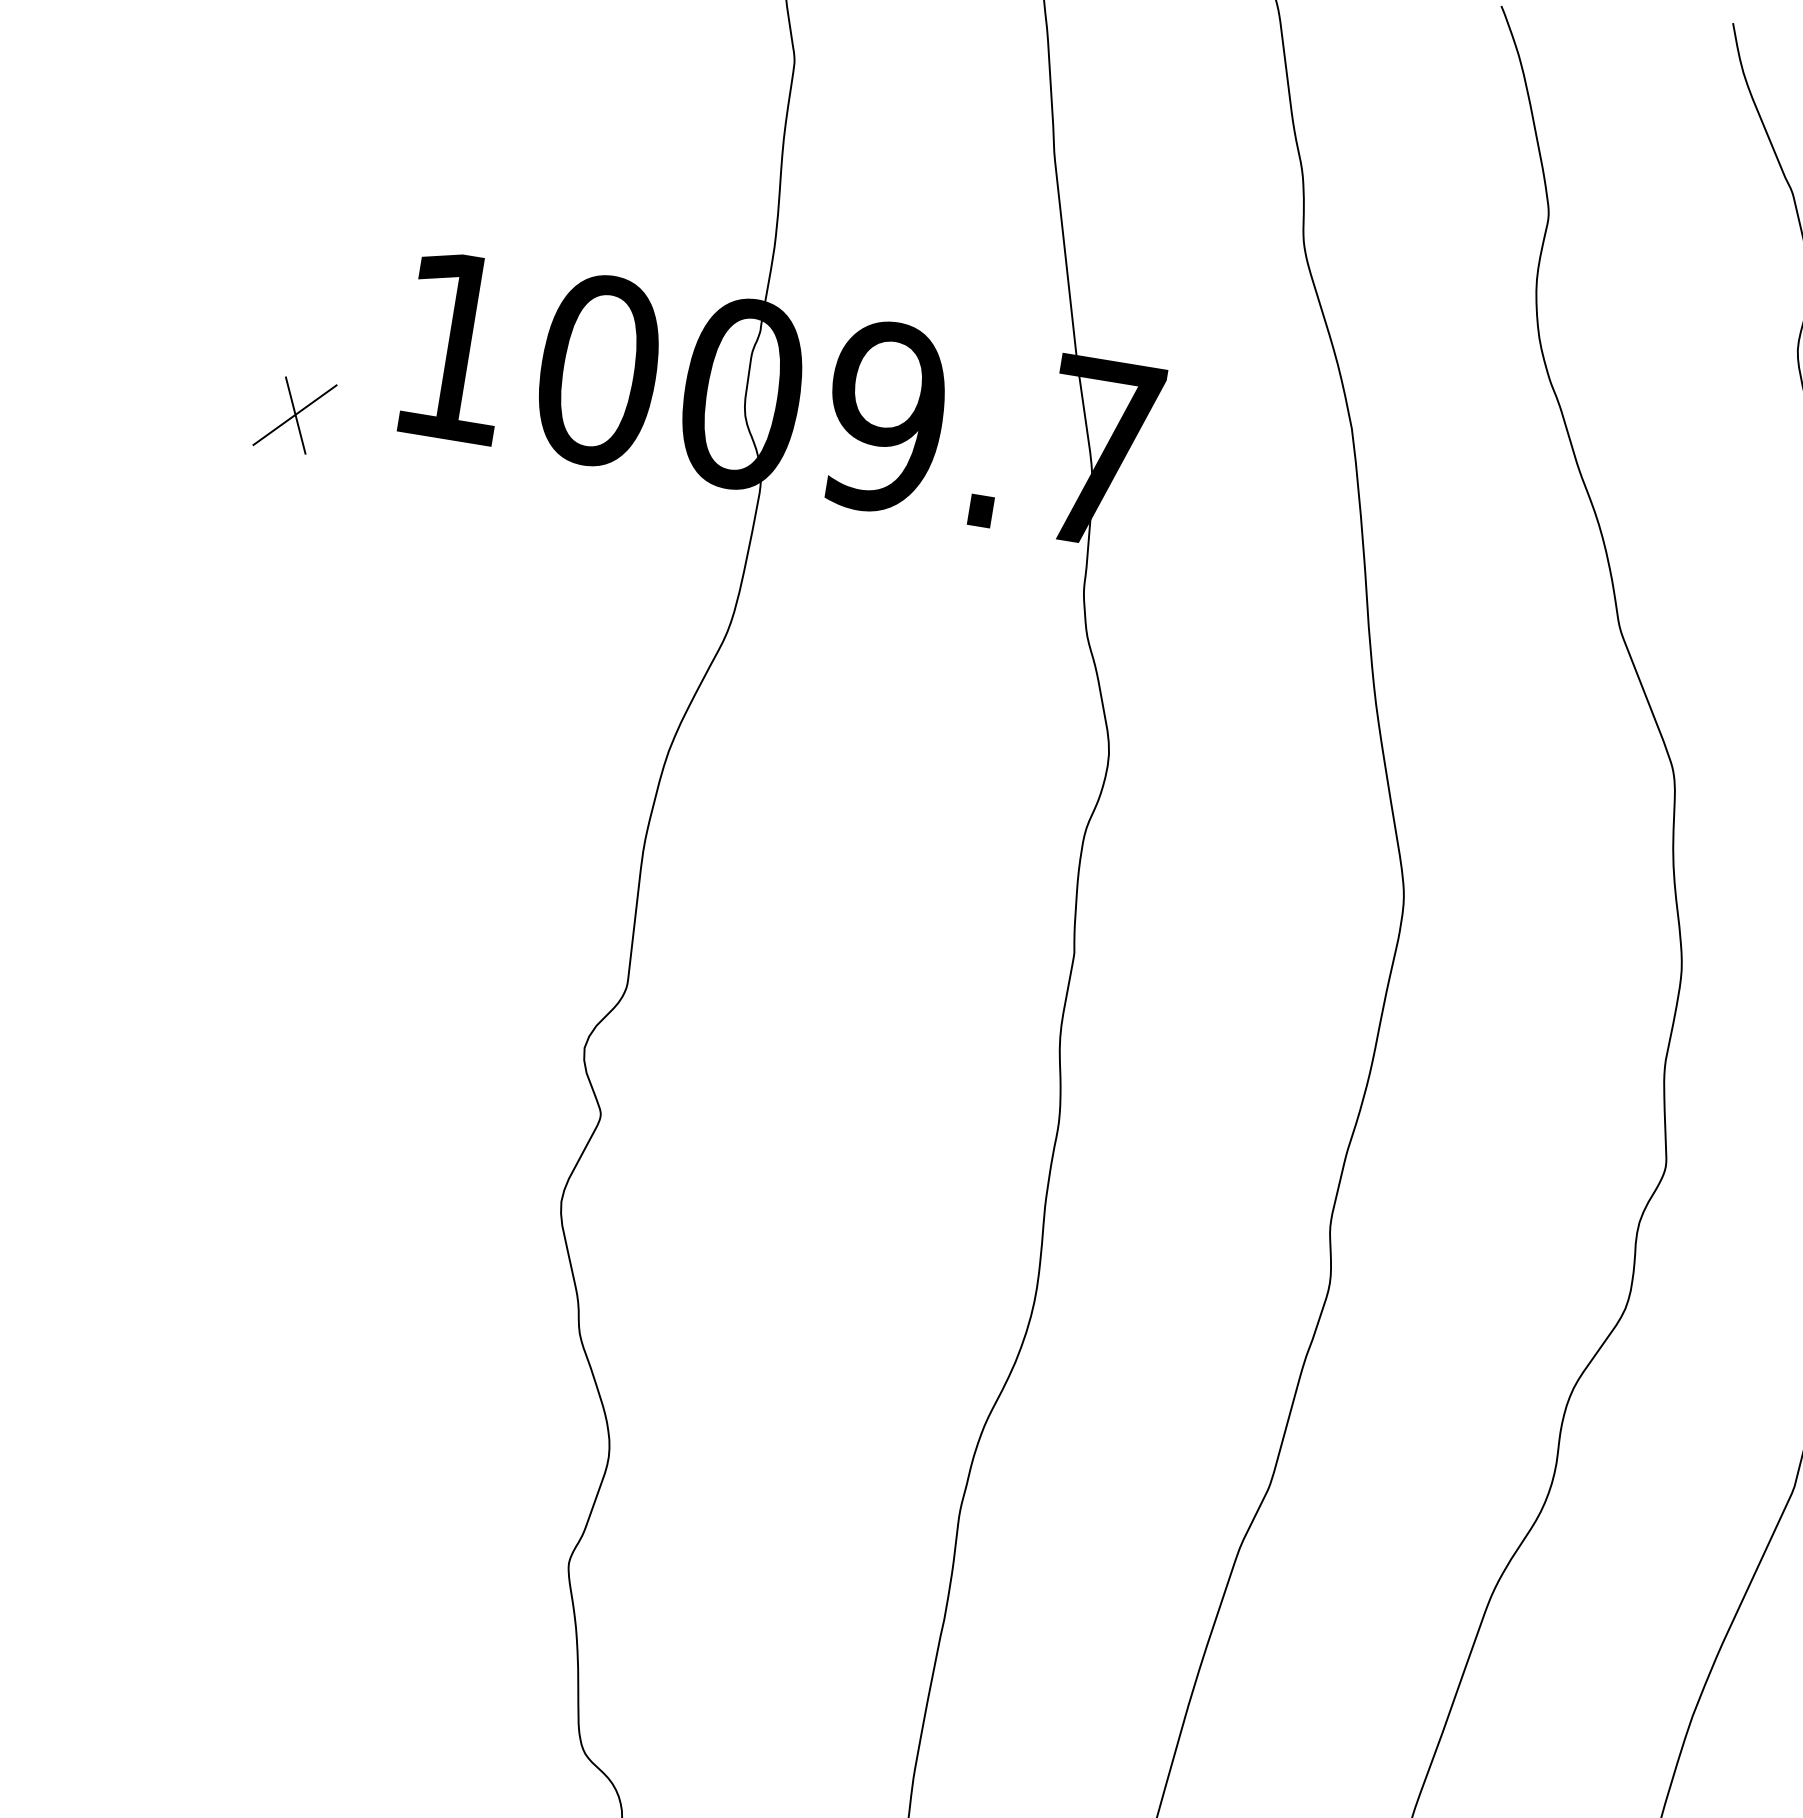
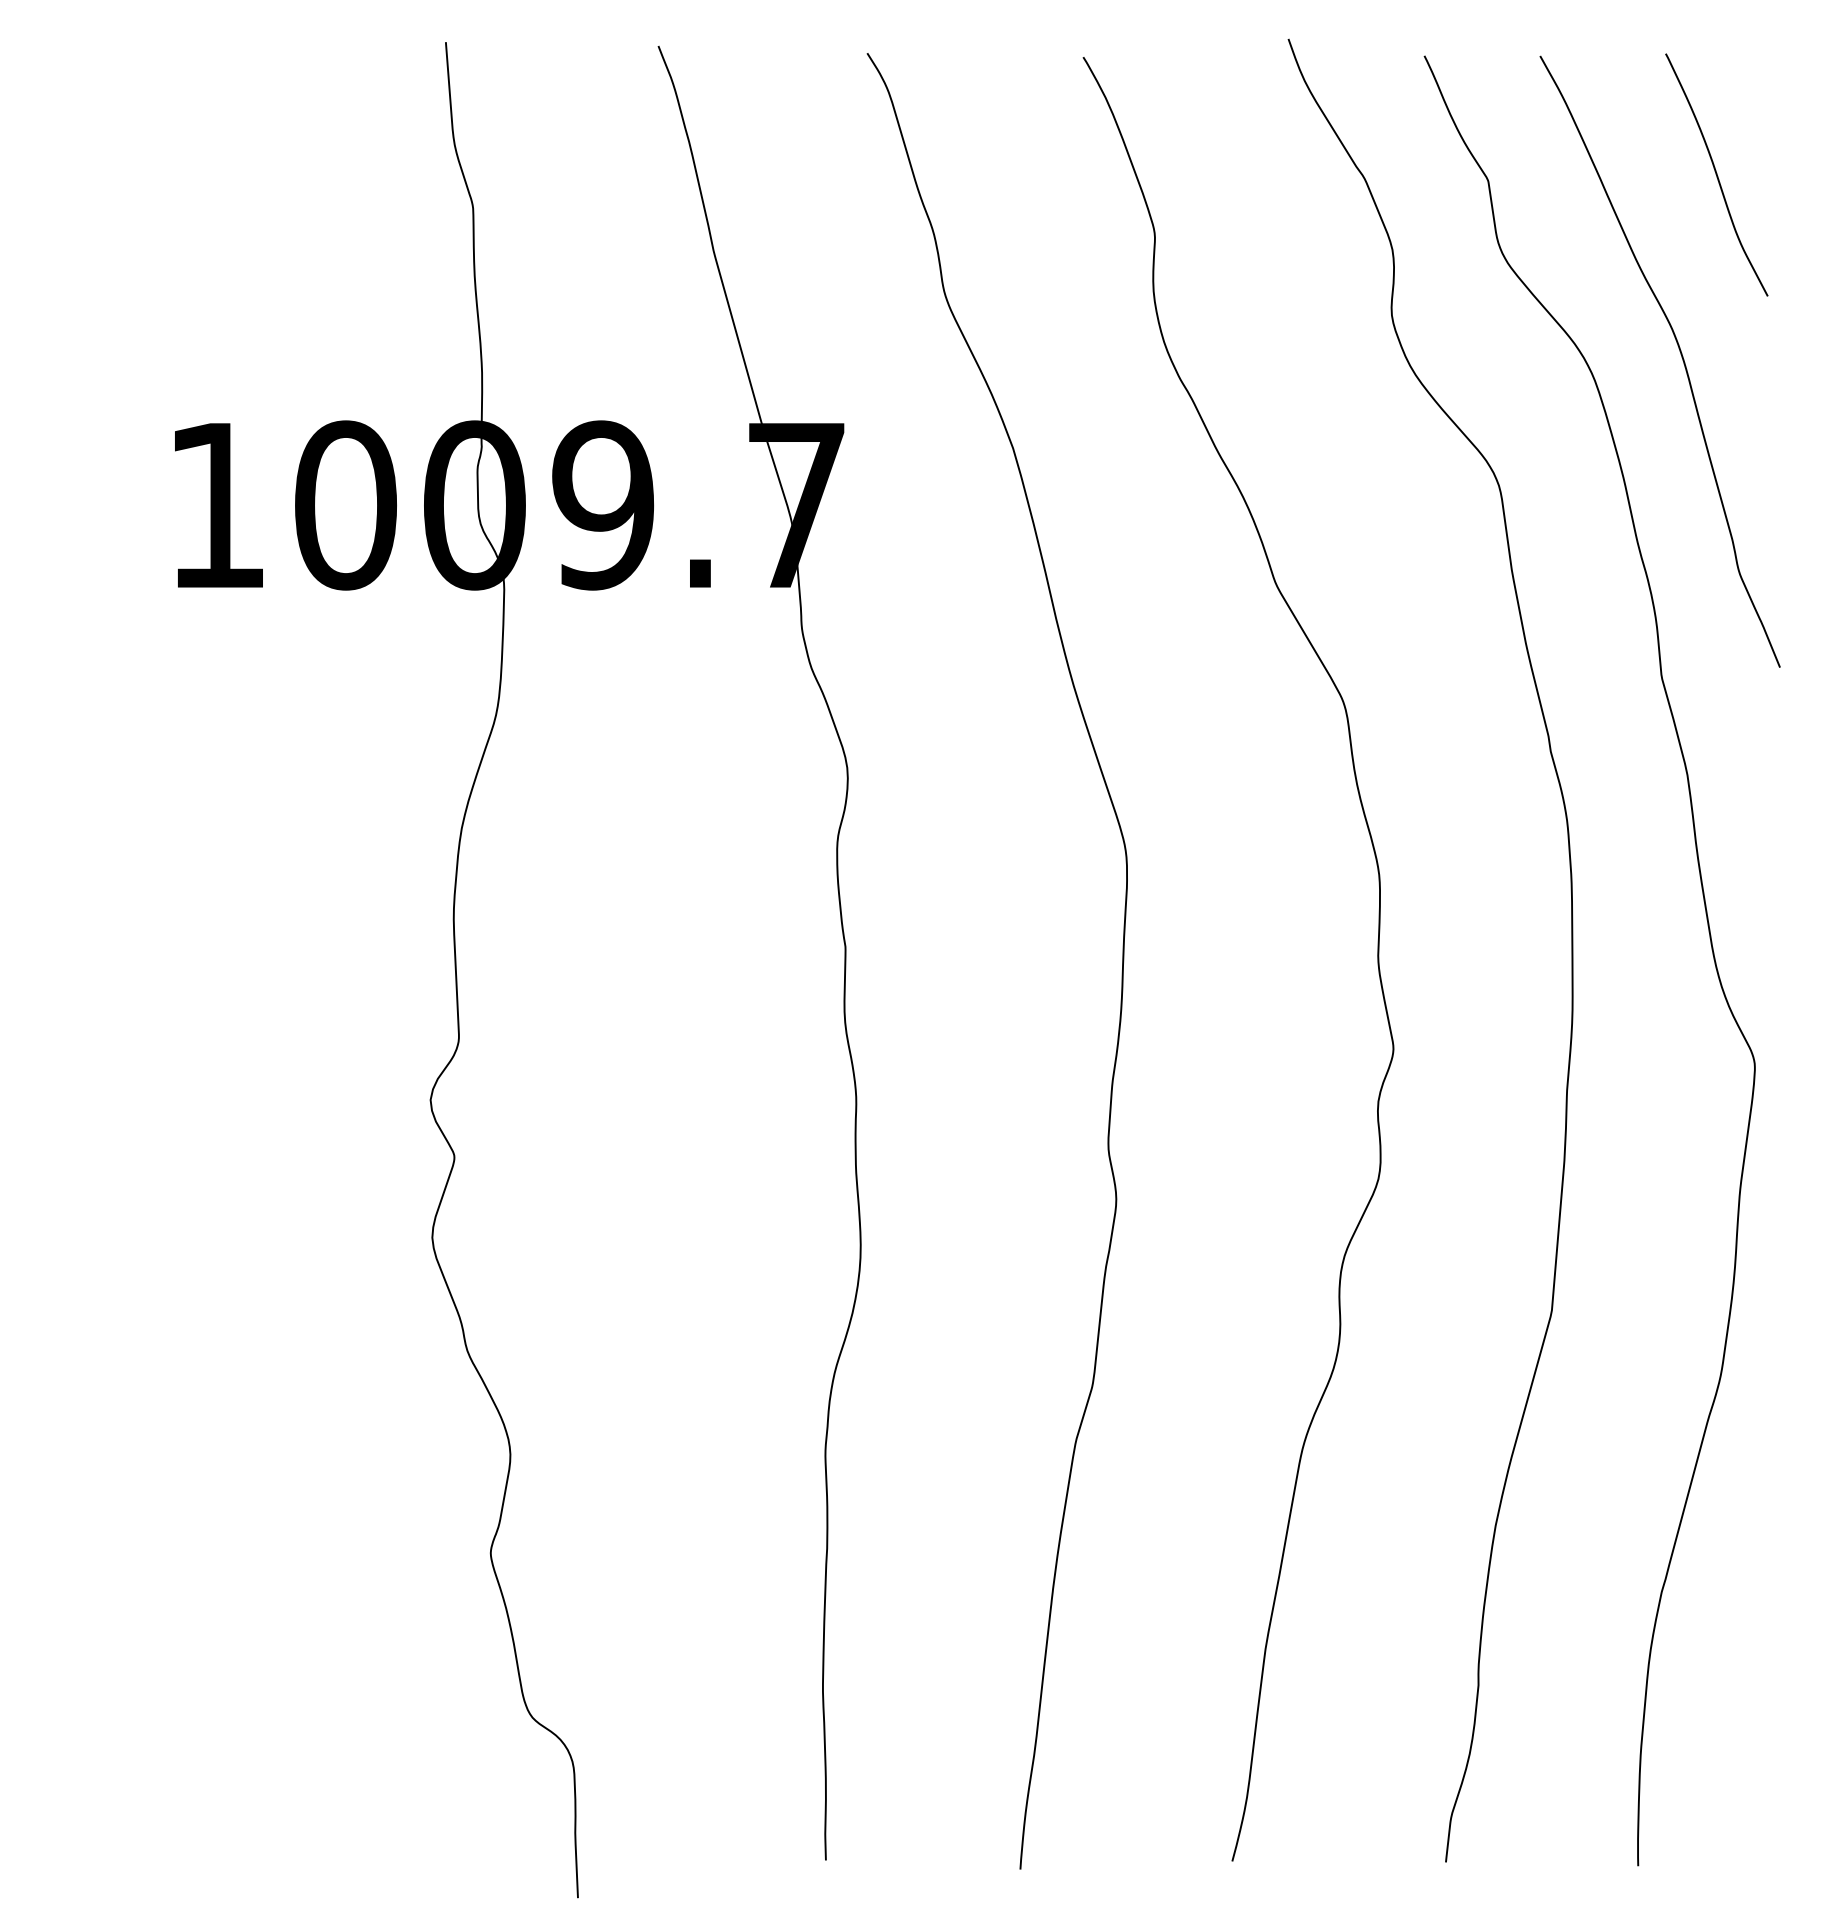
part: (294, 414) -> (86, 587), removed

